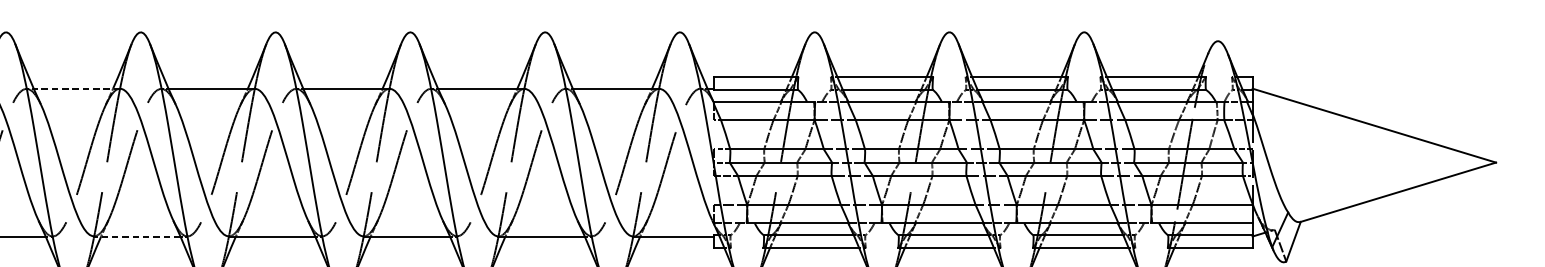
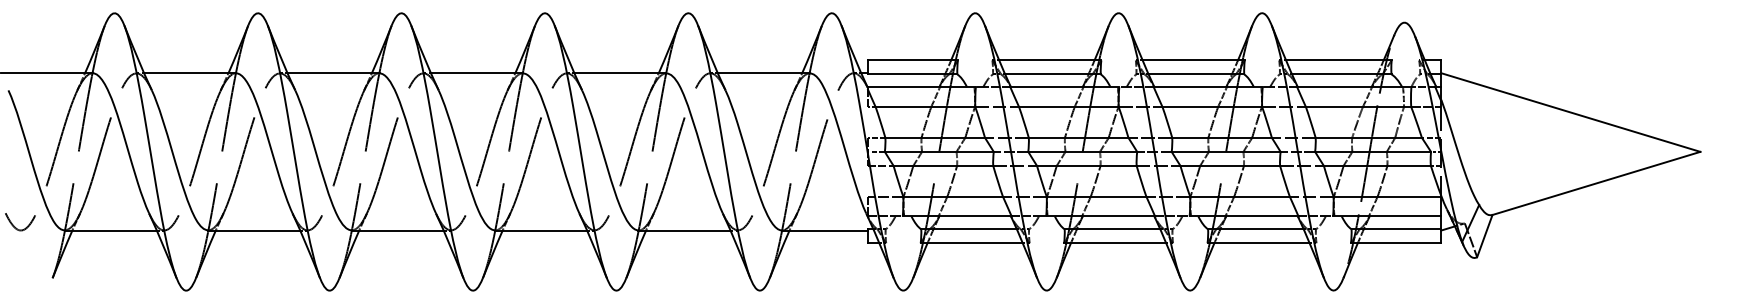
line: (76, 88) -> (189, 73), dashed -> solid
line: (136, 236) -> (253, 230), dashed -> solid

